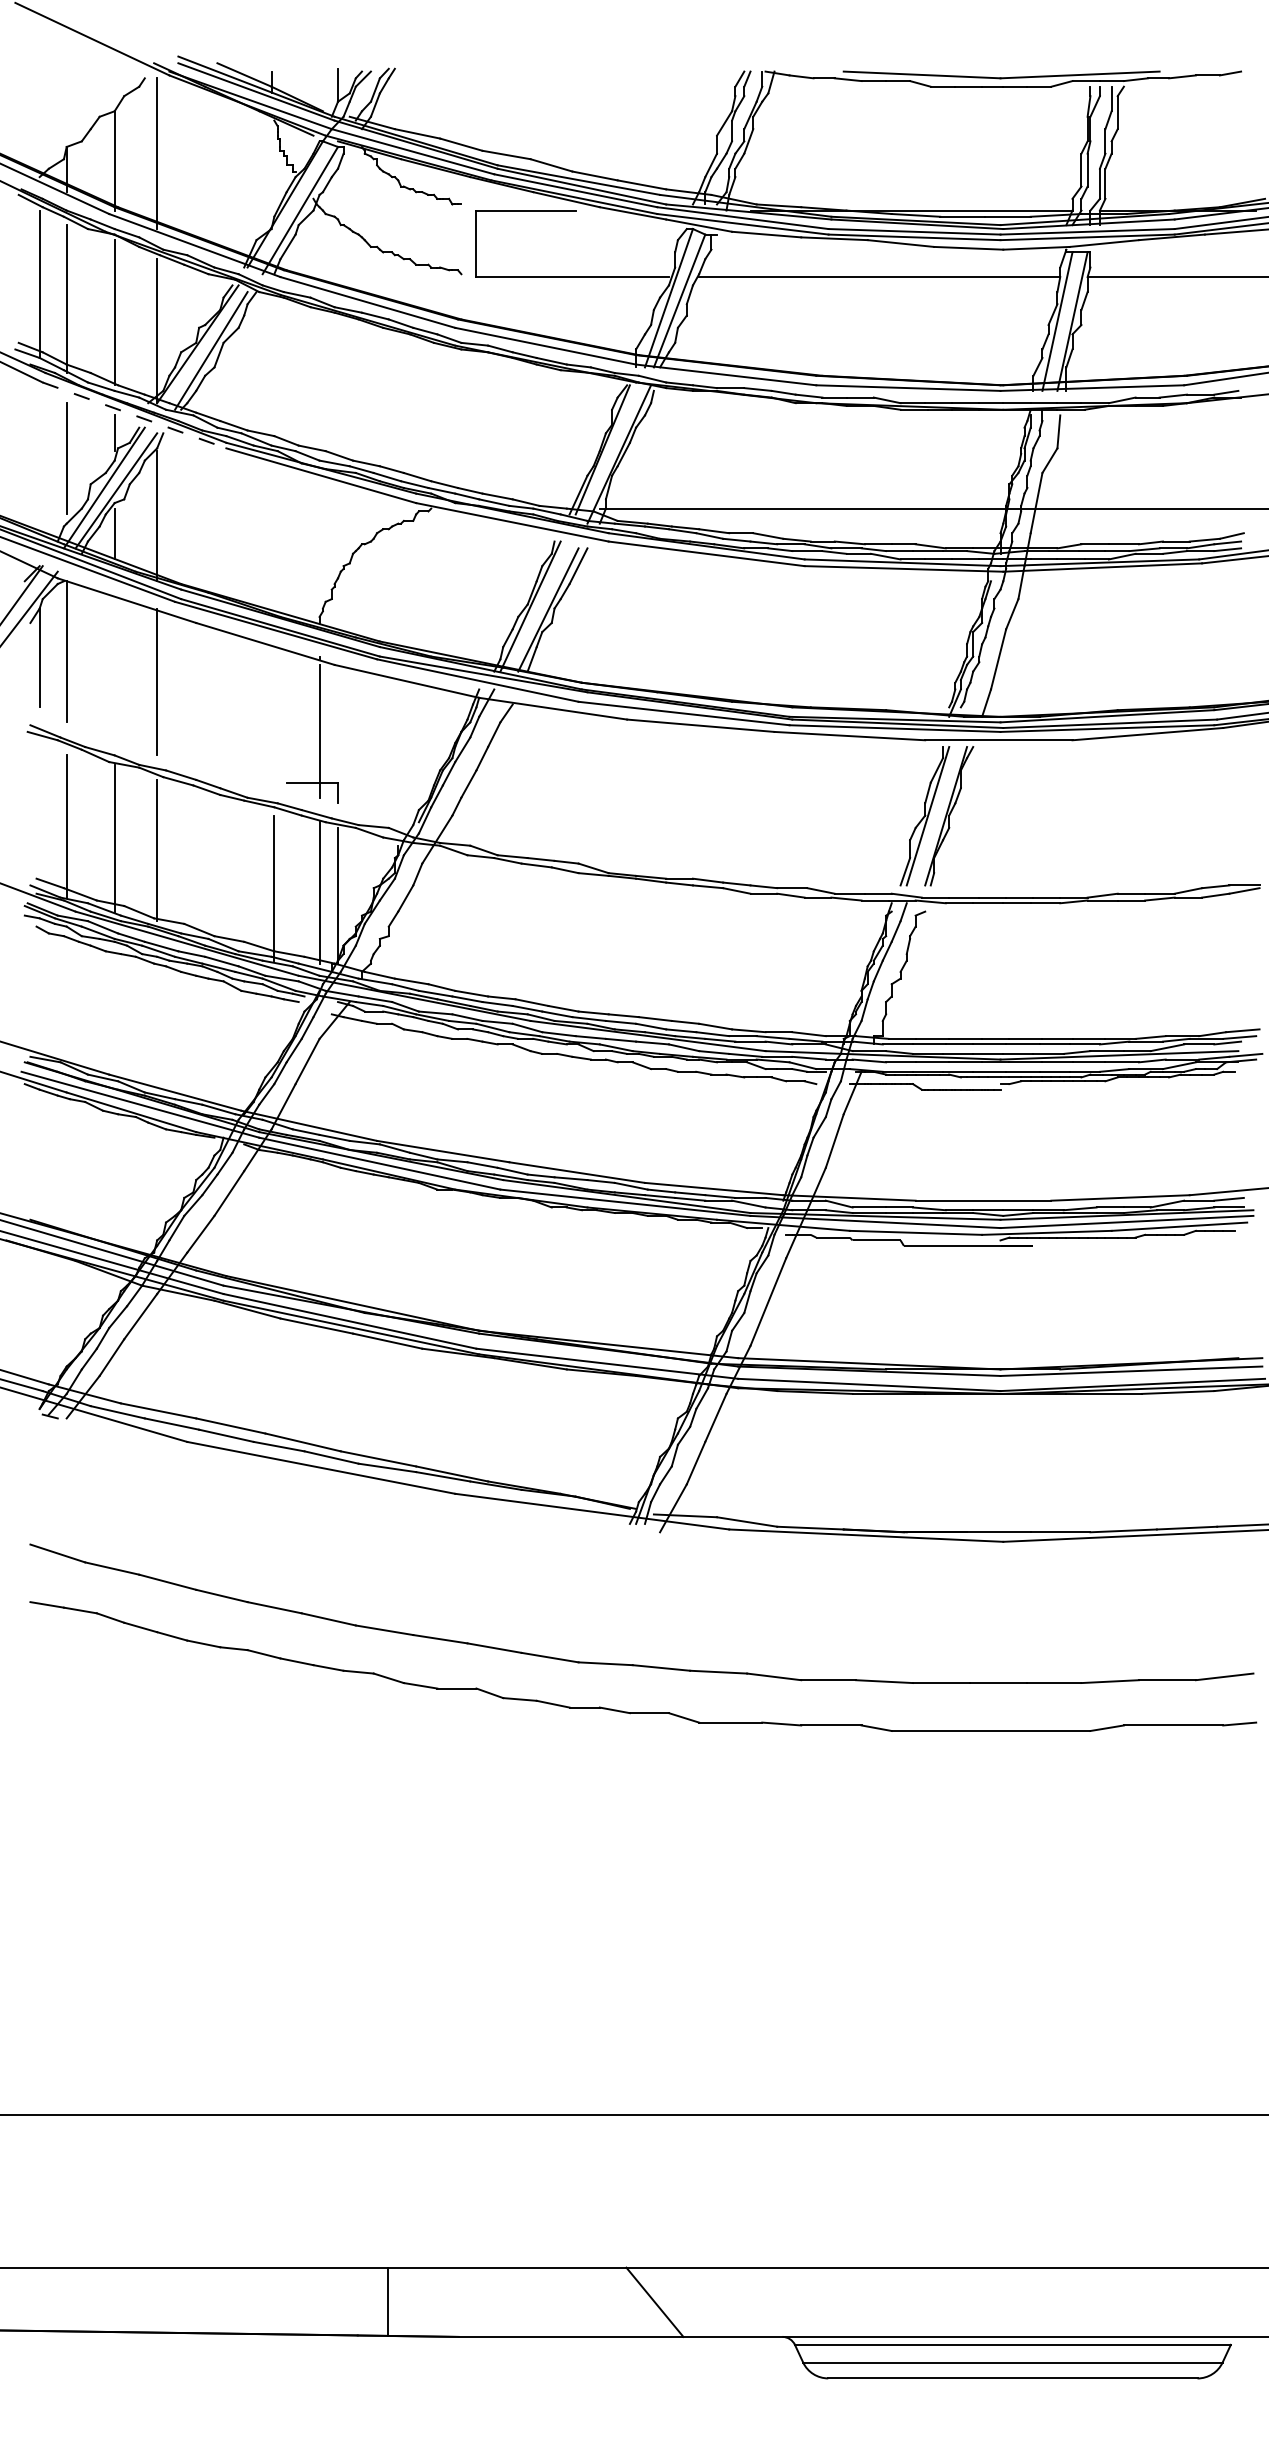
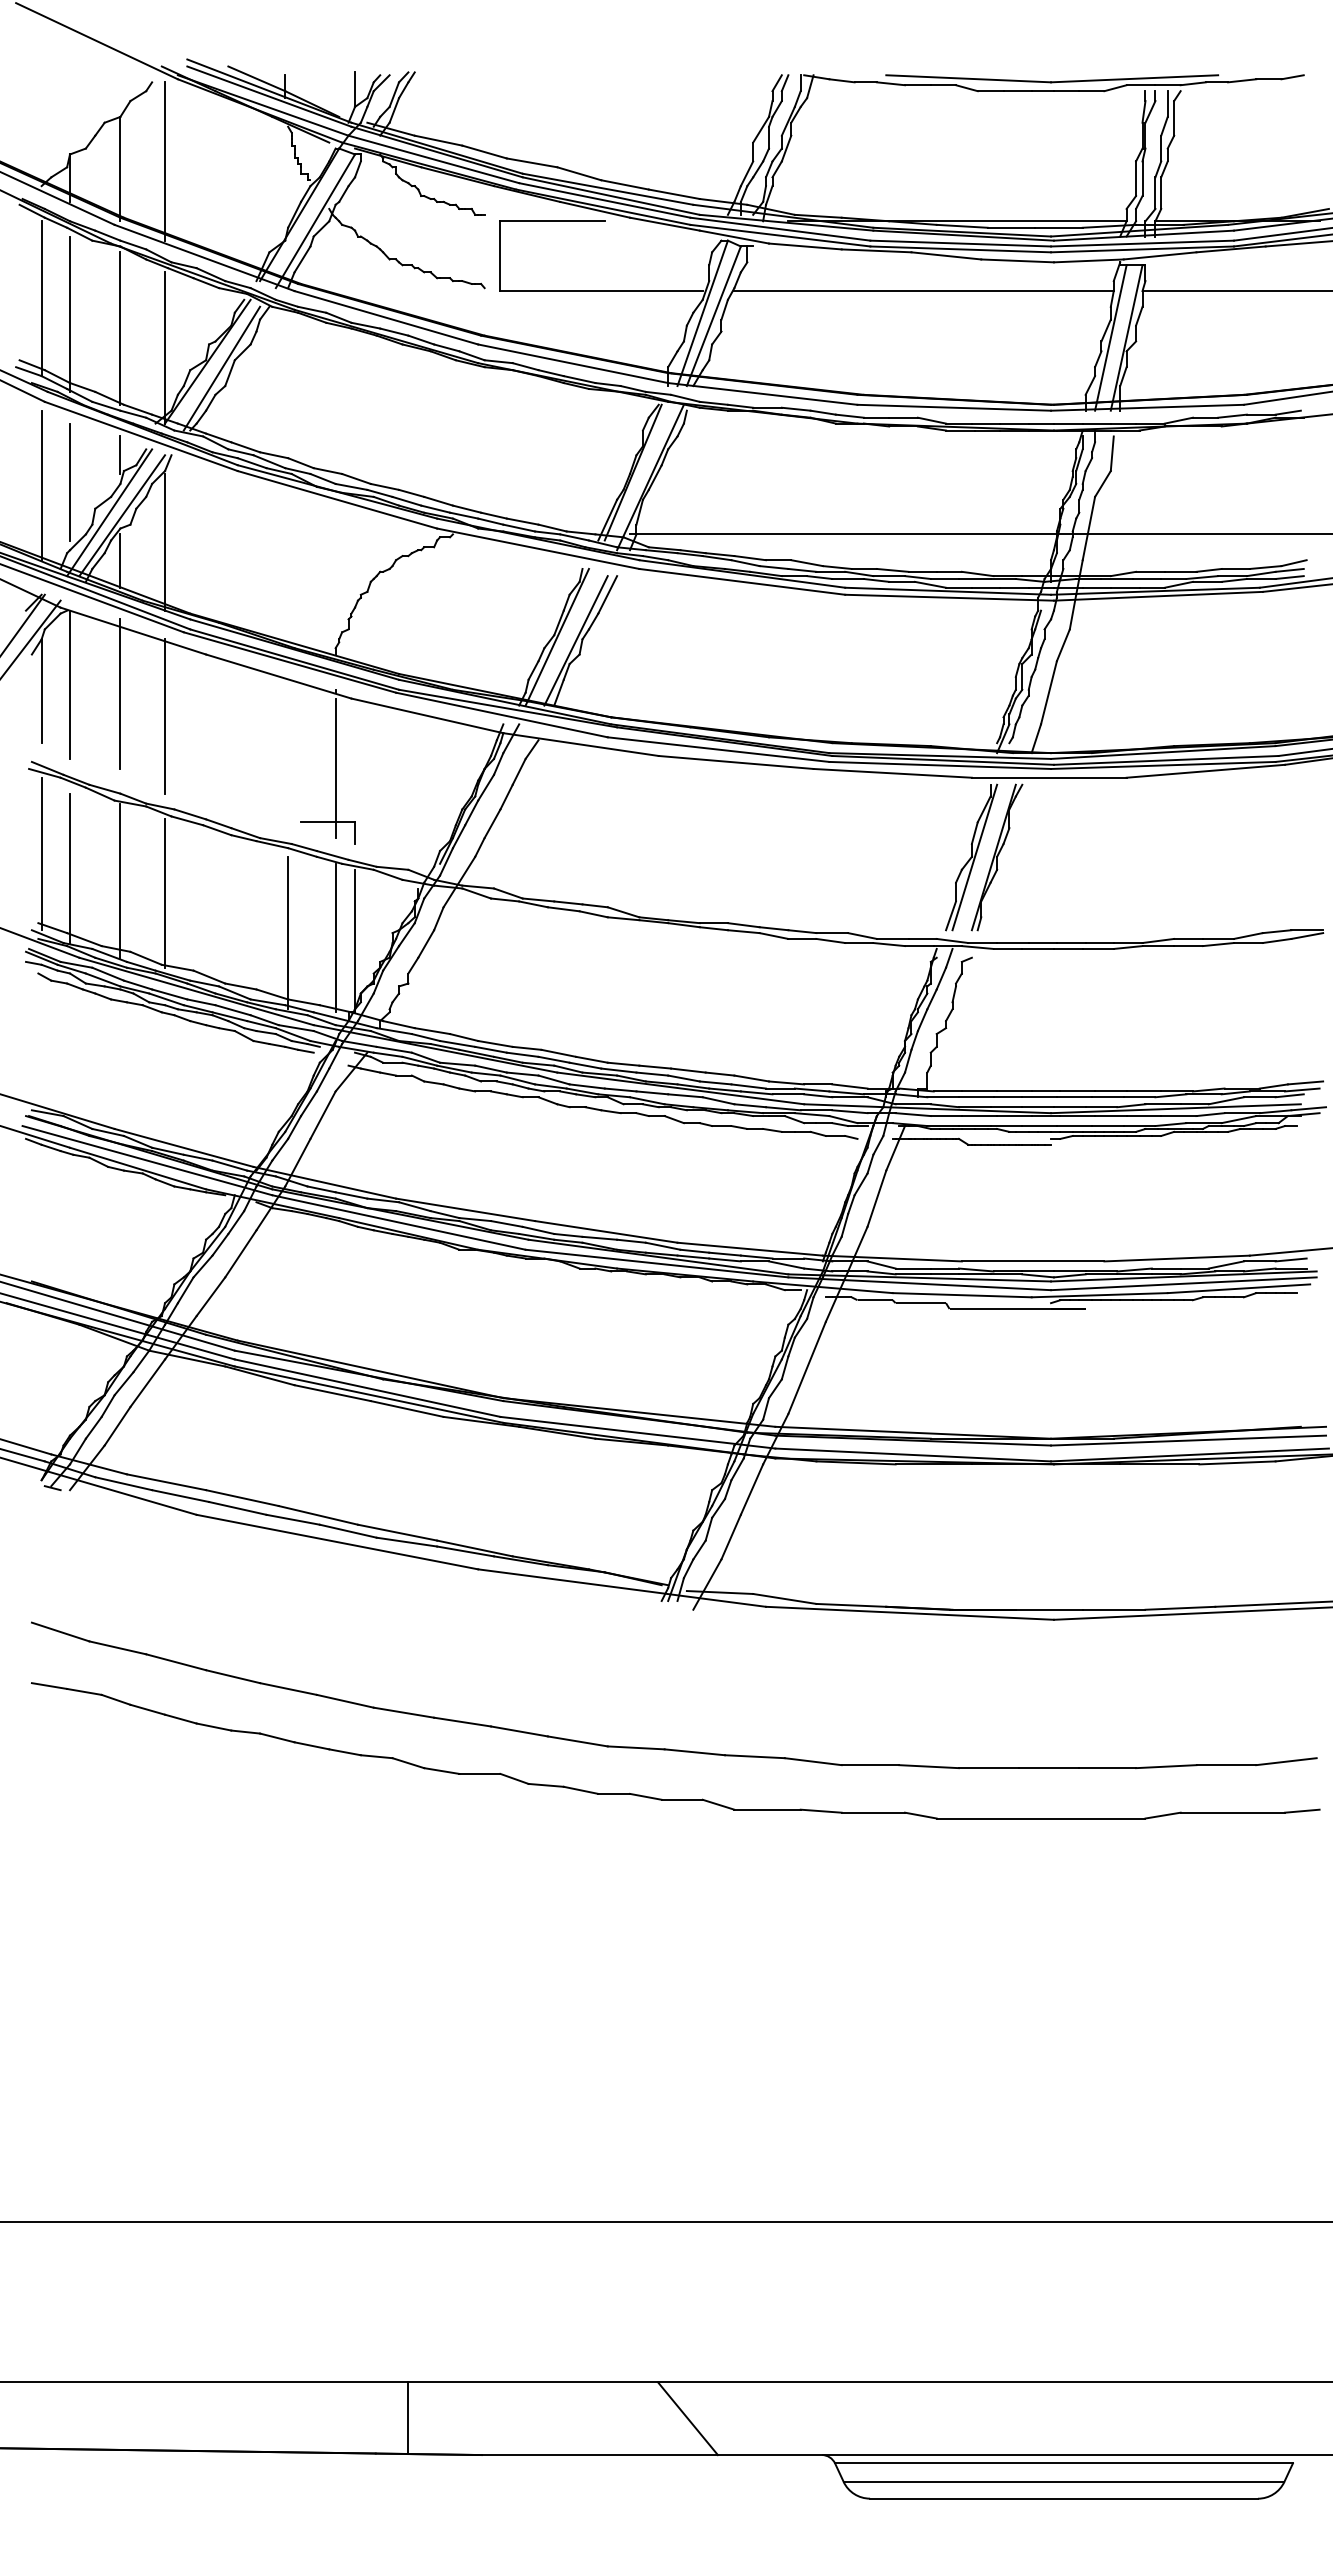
line: (134, 415) -> (141, 436), dashed -> solid
line: (39, 462) -> (41, 485), added
line: (114, 660) -> (120, 693), added
line: (39, 812) -> (41, 853), added

